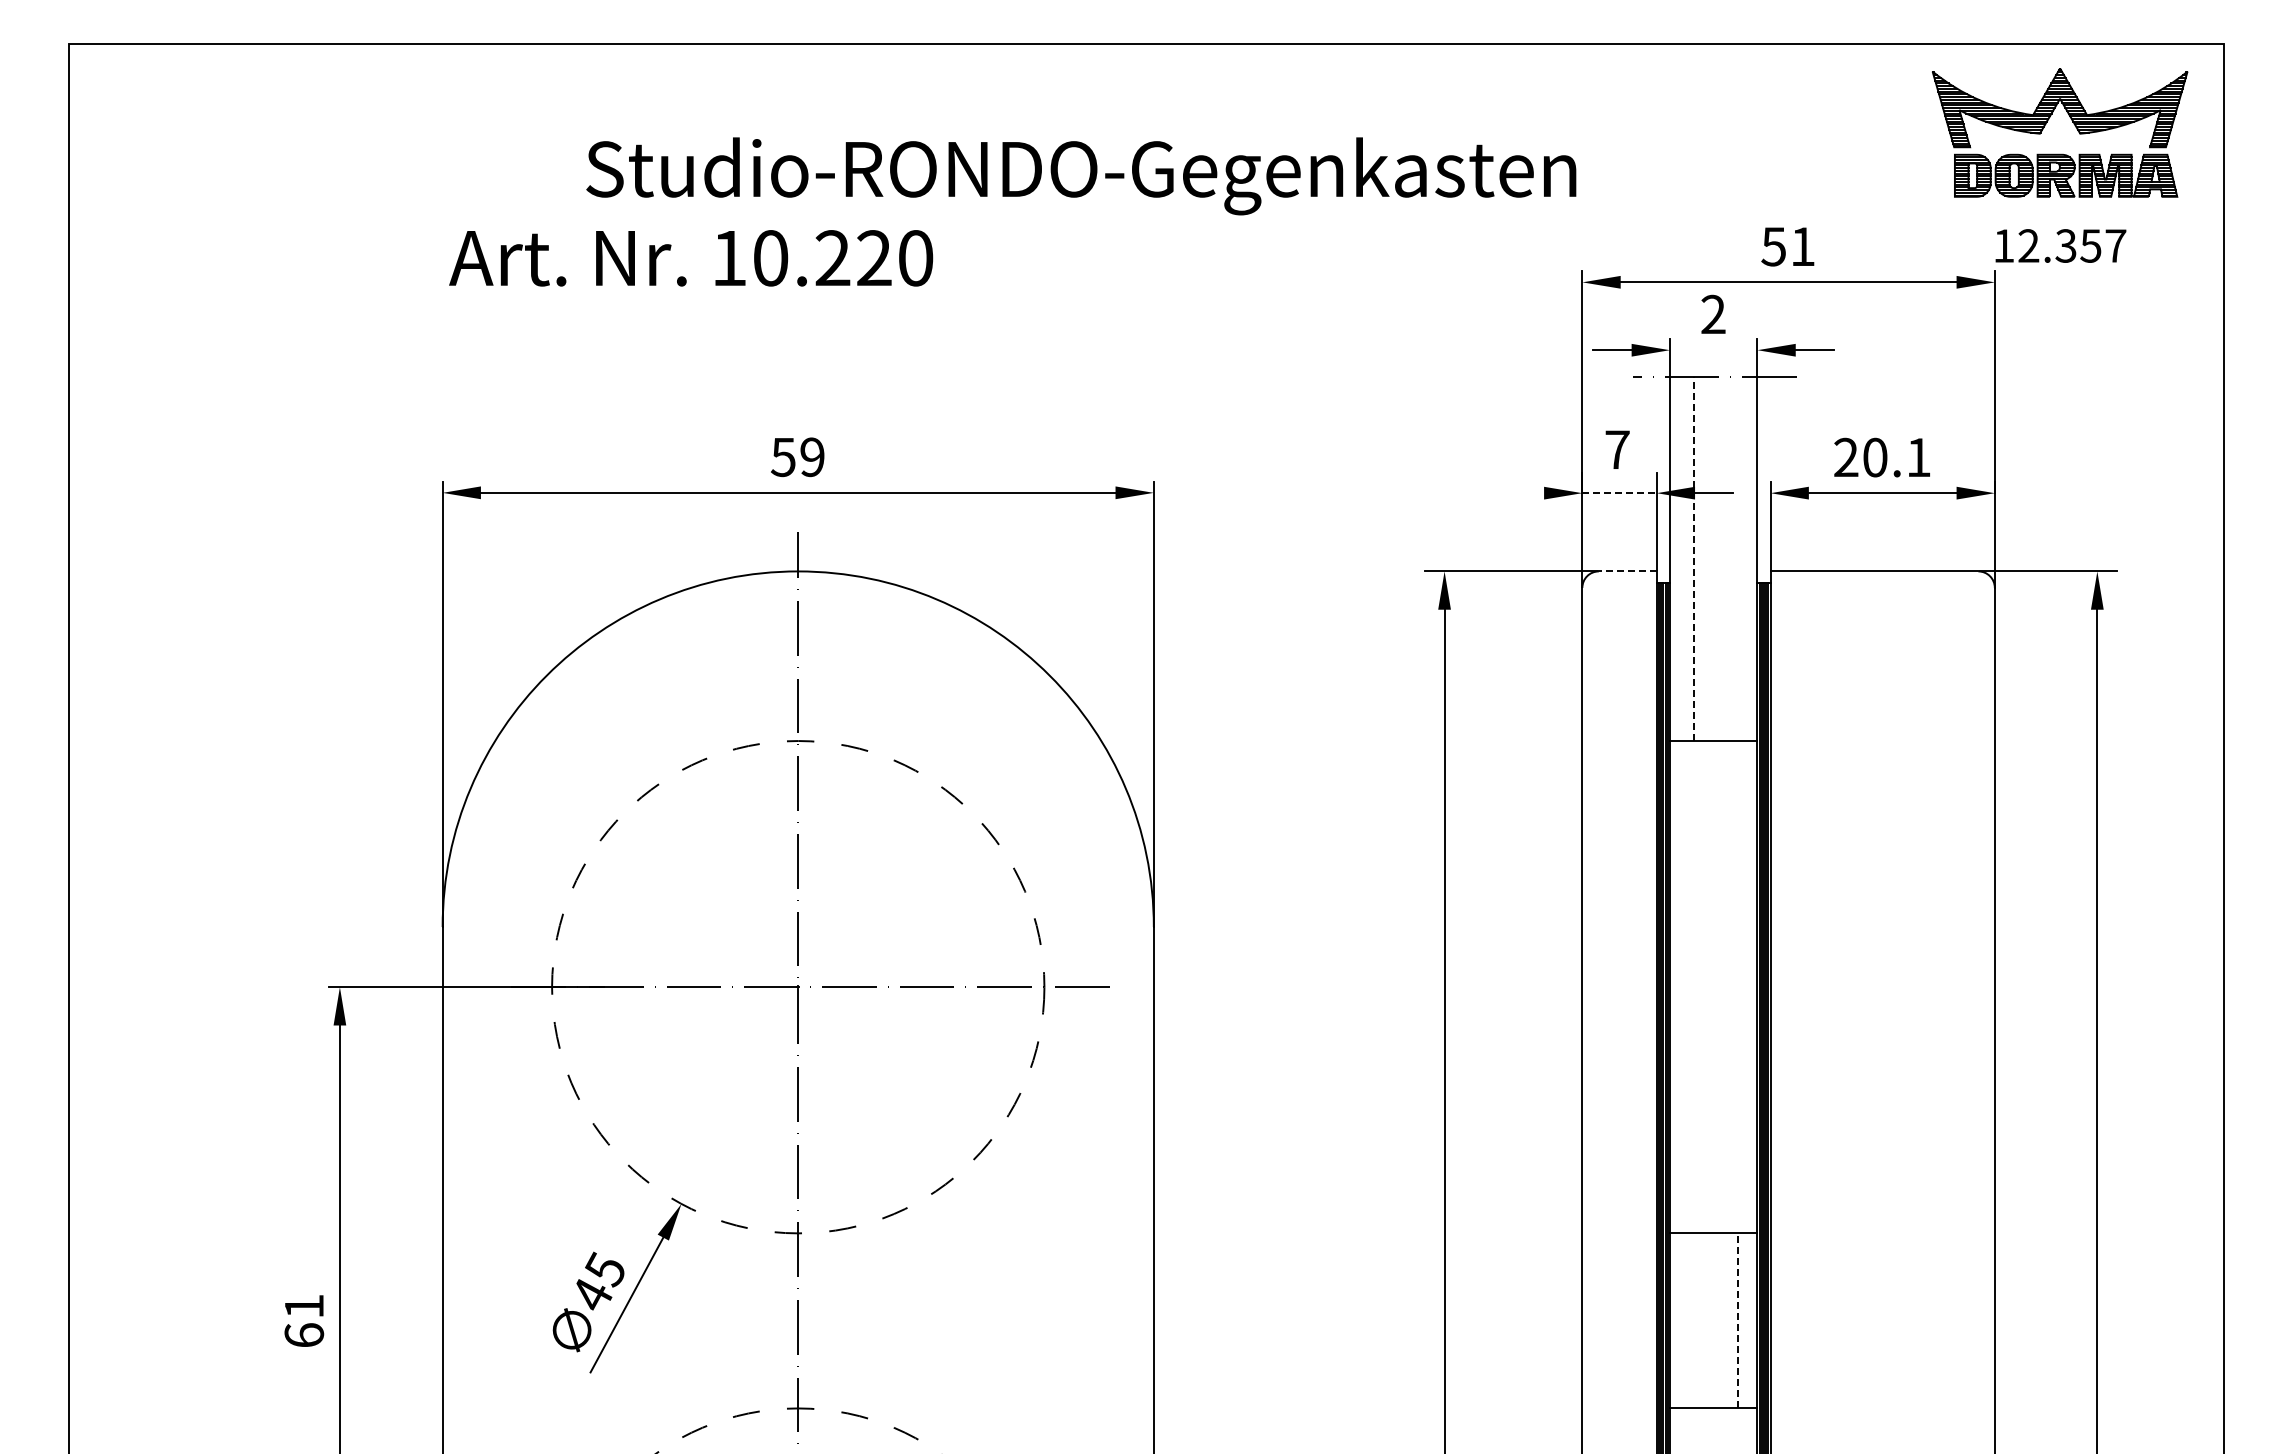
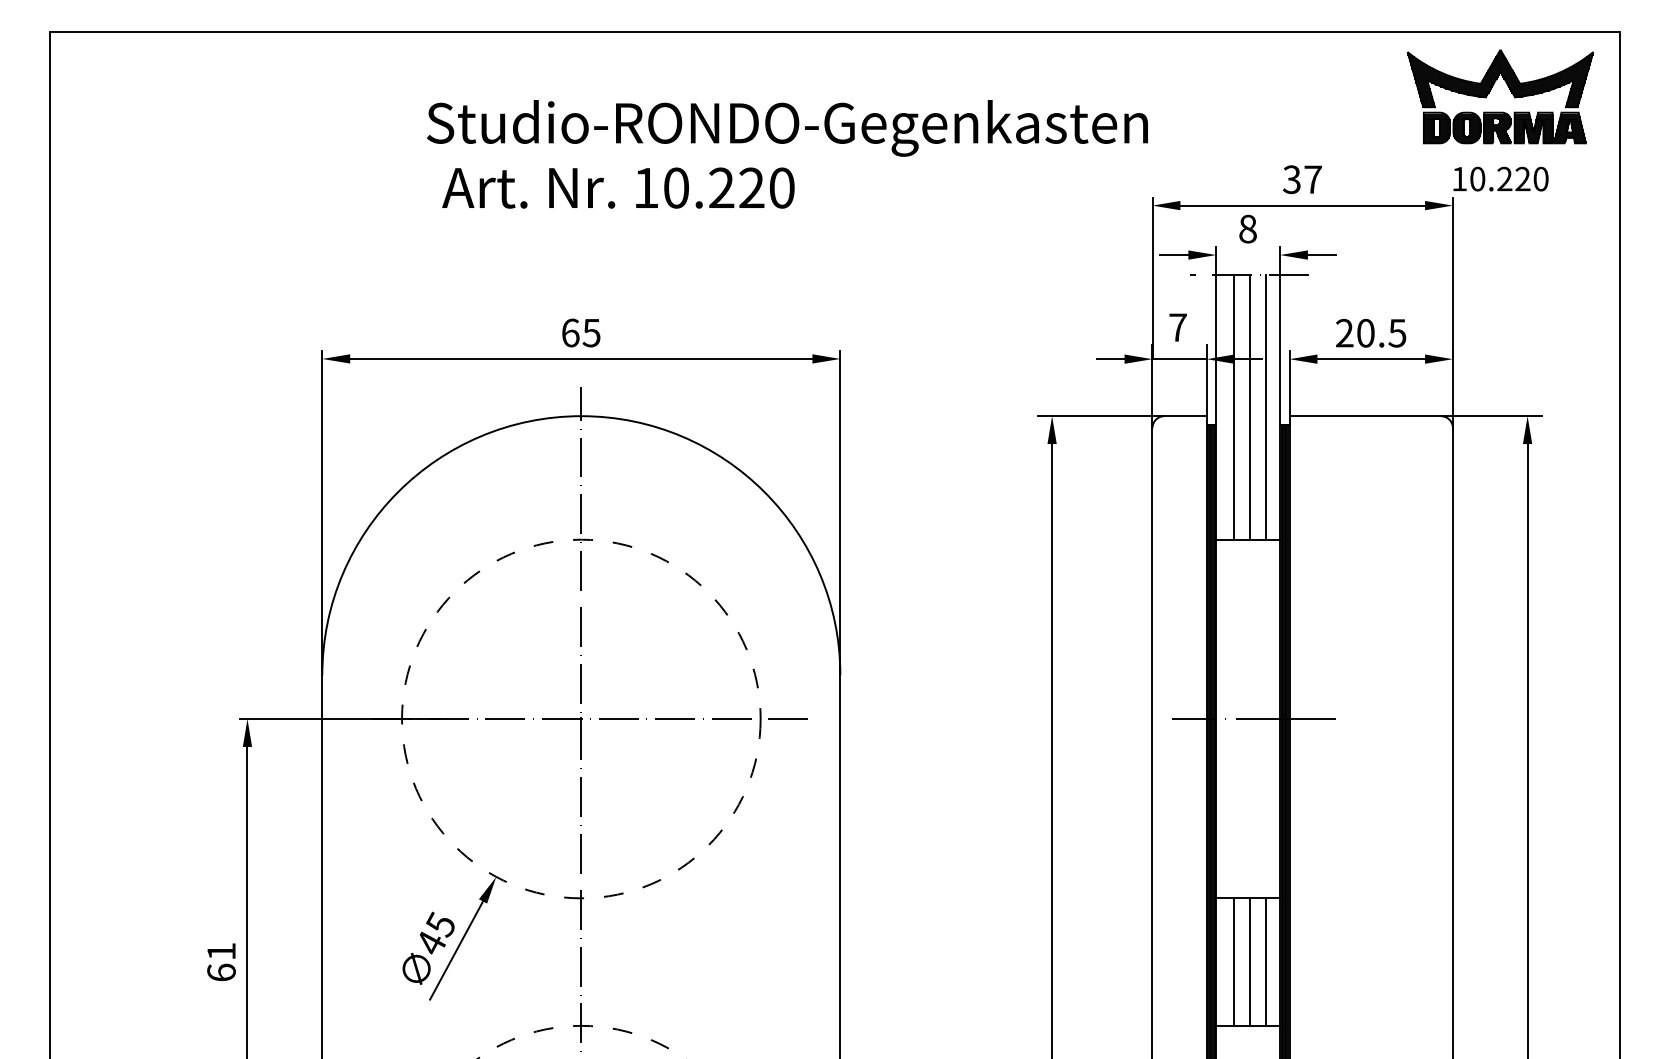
text: (2072, 245) -> (1509, 178), 12.357 -> 10.220
text: (1788, 246) -> (1302, 179), 51 -> 37
text: (691, 258) -> (618, 188), moved
text: (1713, 314) -> (1248, 229), 2 -> 8
text: (797, 457) -> (580, 333), 59 -> 65
text: (1918, 457) -> (1397, 333), 20.1 -> 20.5
line: (1524, 493) -> (1110, 359), added
line: (1620, 493) -> (1180, 359), dashed -> solid
line: (1694, 559) -> (1234, 407), dashed -> solid
line: (1715, 559) -> (1249, 407), added
line: (1737, 559) -> (1265, 407), added
line: (1627, 571) -> (1185, 416), dashed -> solid
line: (1721, 987) -> (1253, 719), added
line: (1694, 1320) -> (1234, 961), added
line: (1715, 1320) -> (1249, 961), added
line: (1737, 1320) -> (1265, 961), dashed -> solid

